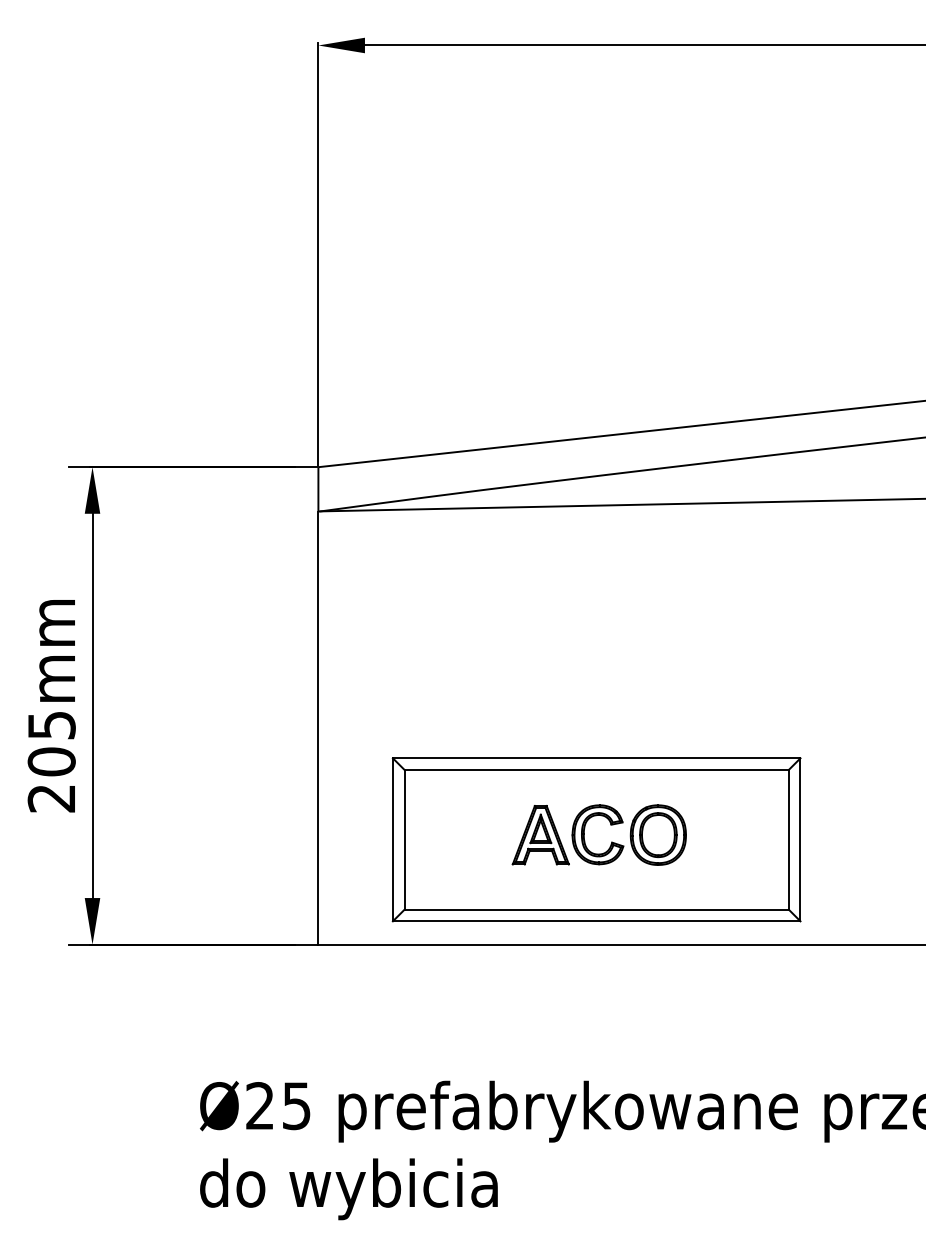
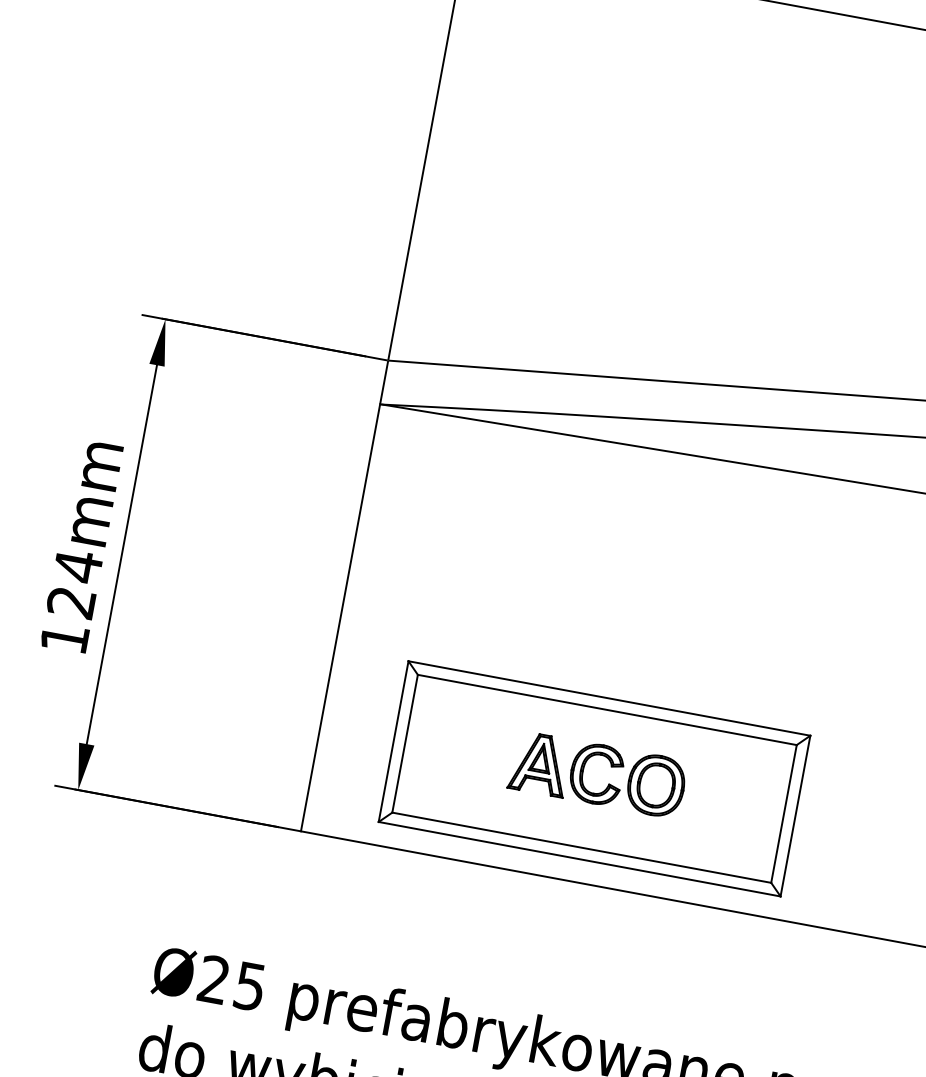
text: (51, 761) -> (71, 602), 205mm -> 124mm

